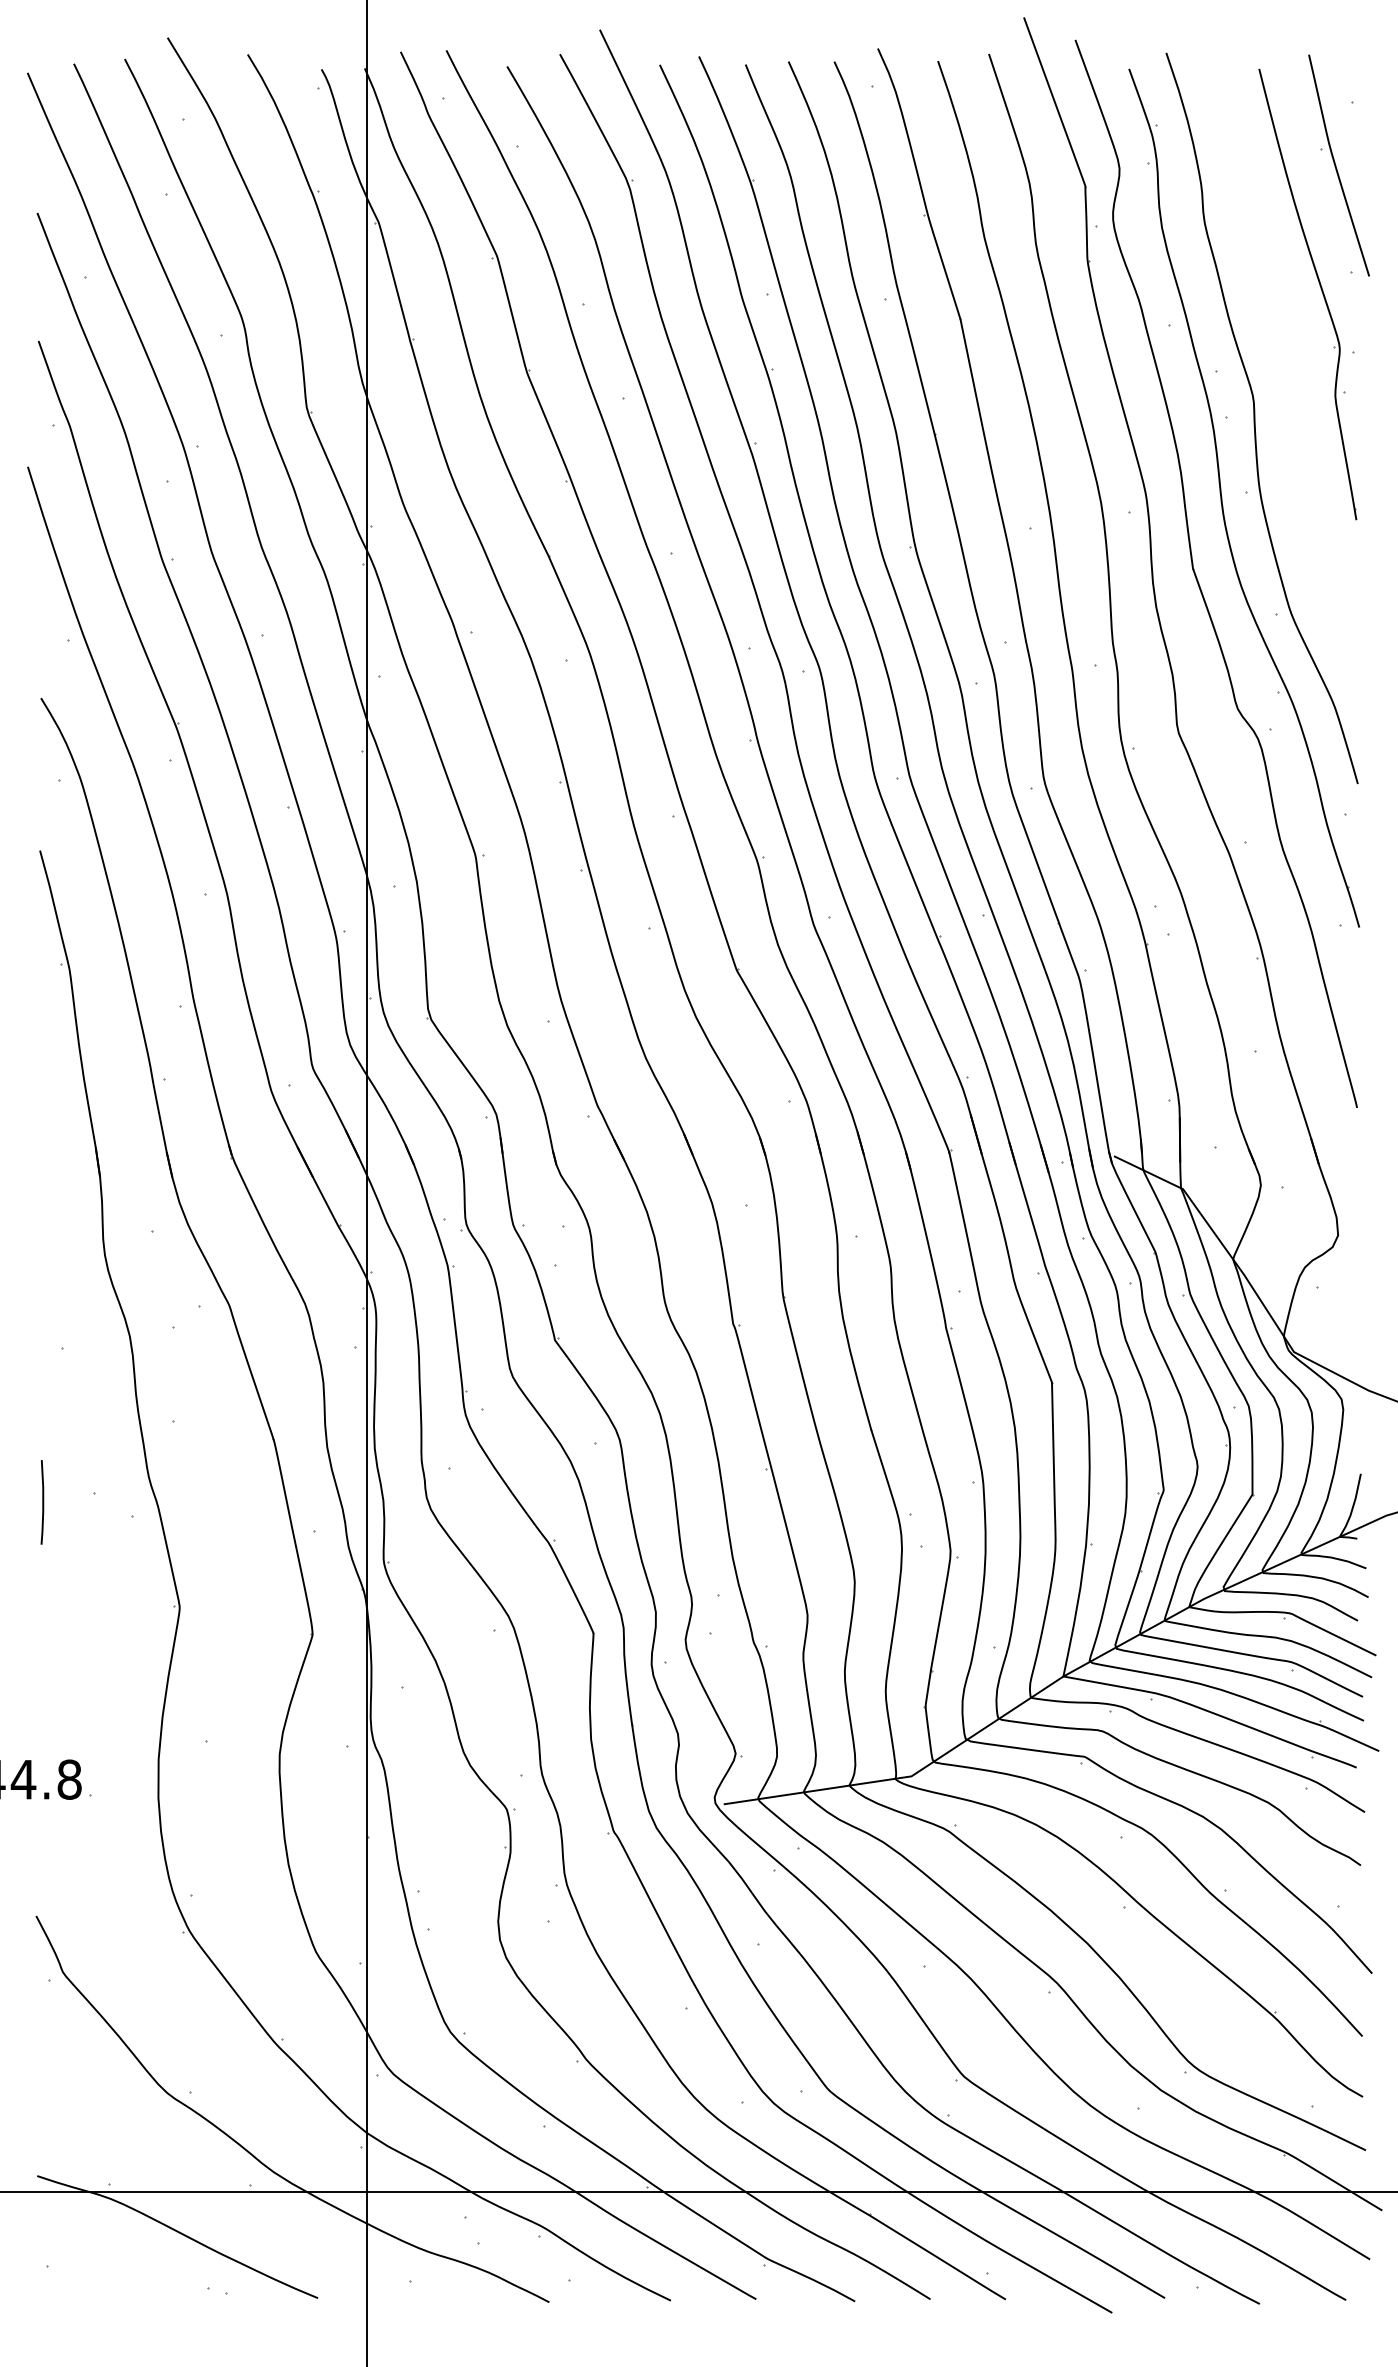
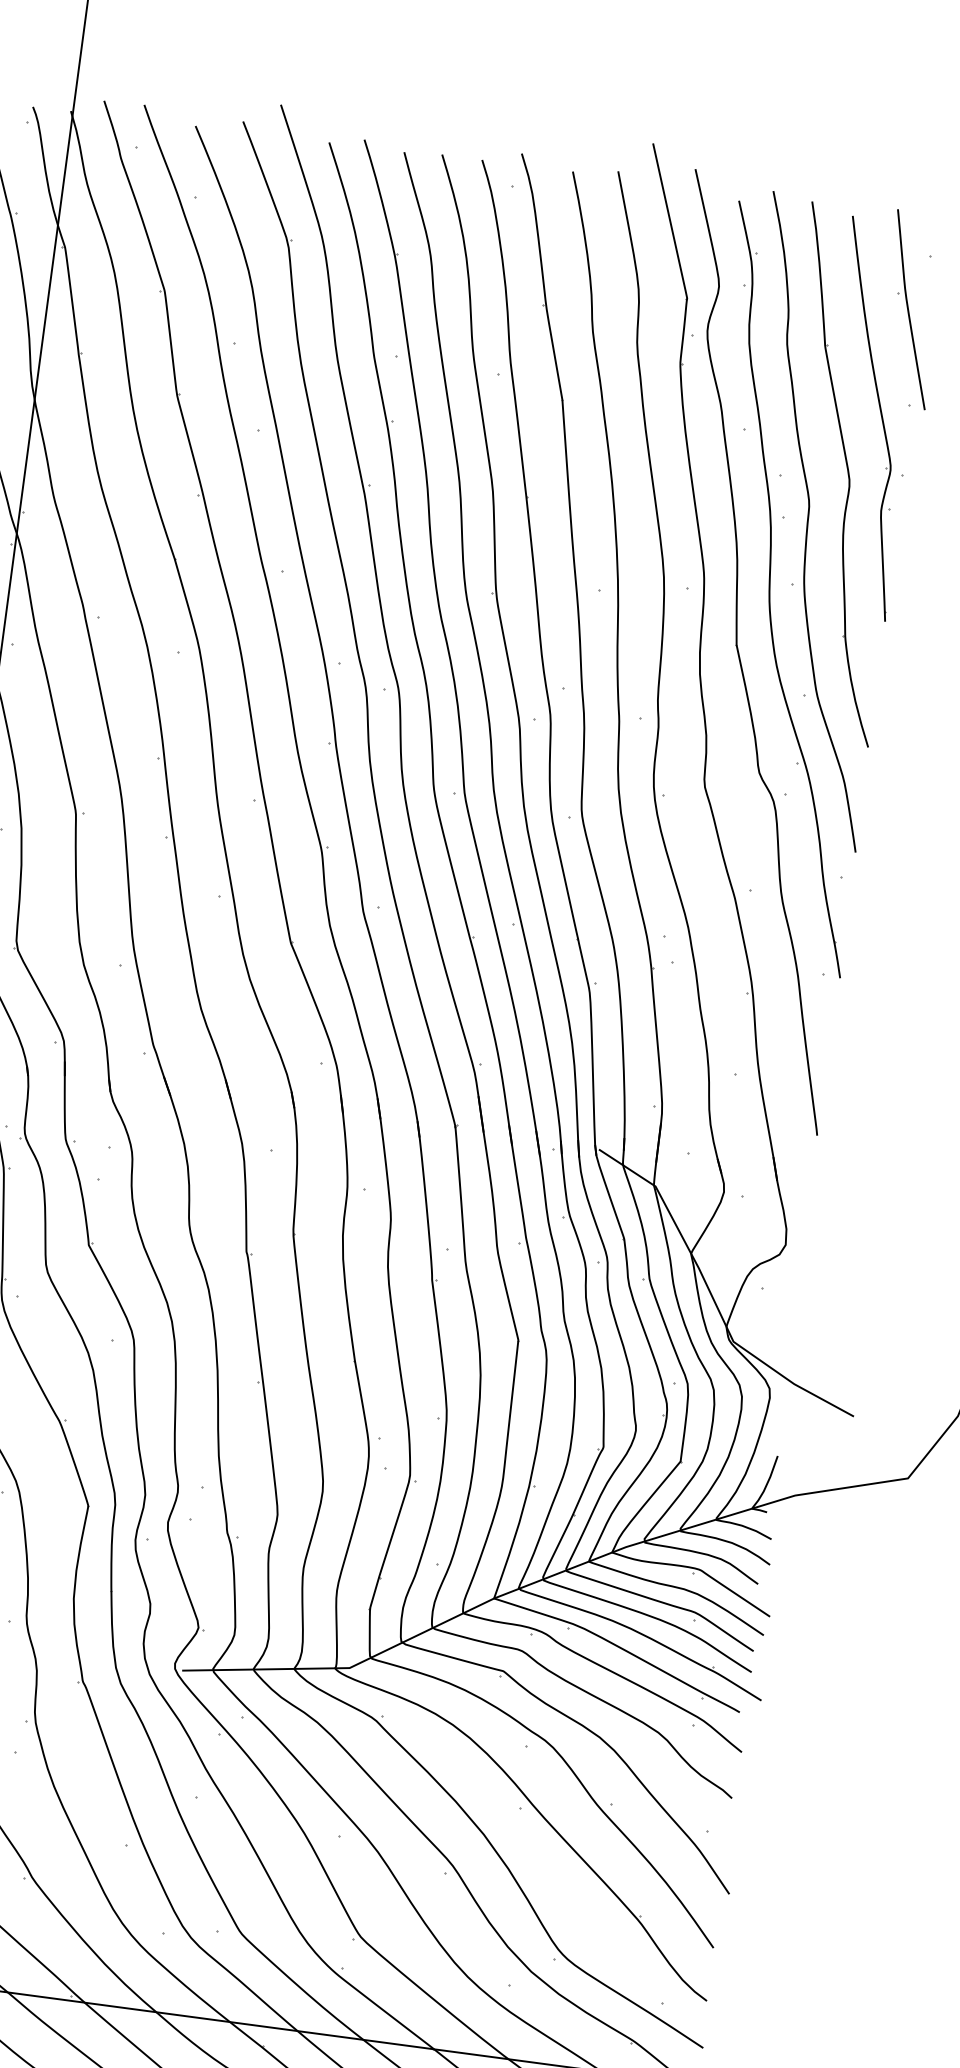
part: (1291, 357) -> (847, 471), added

